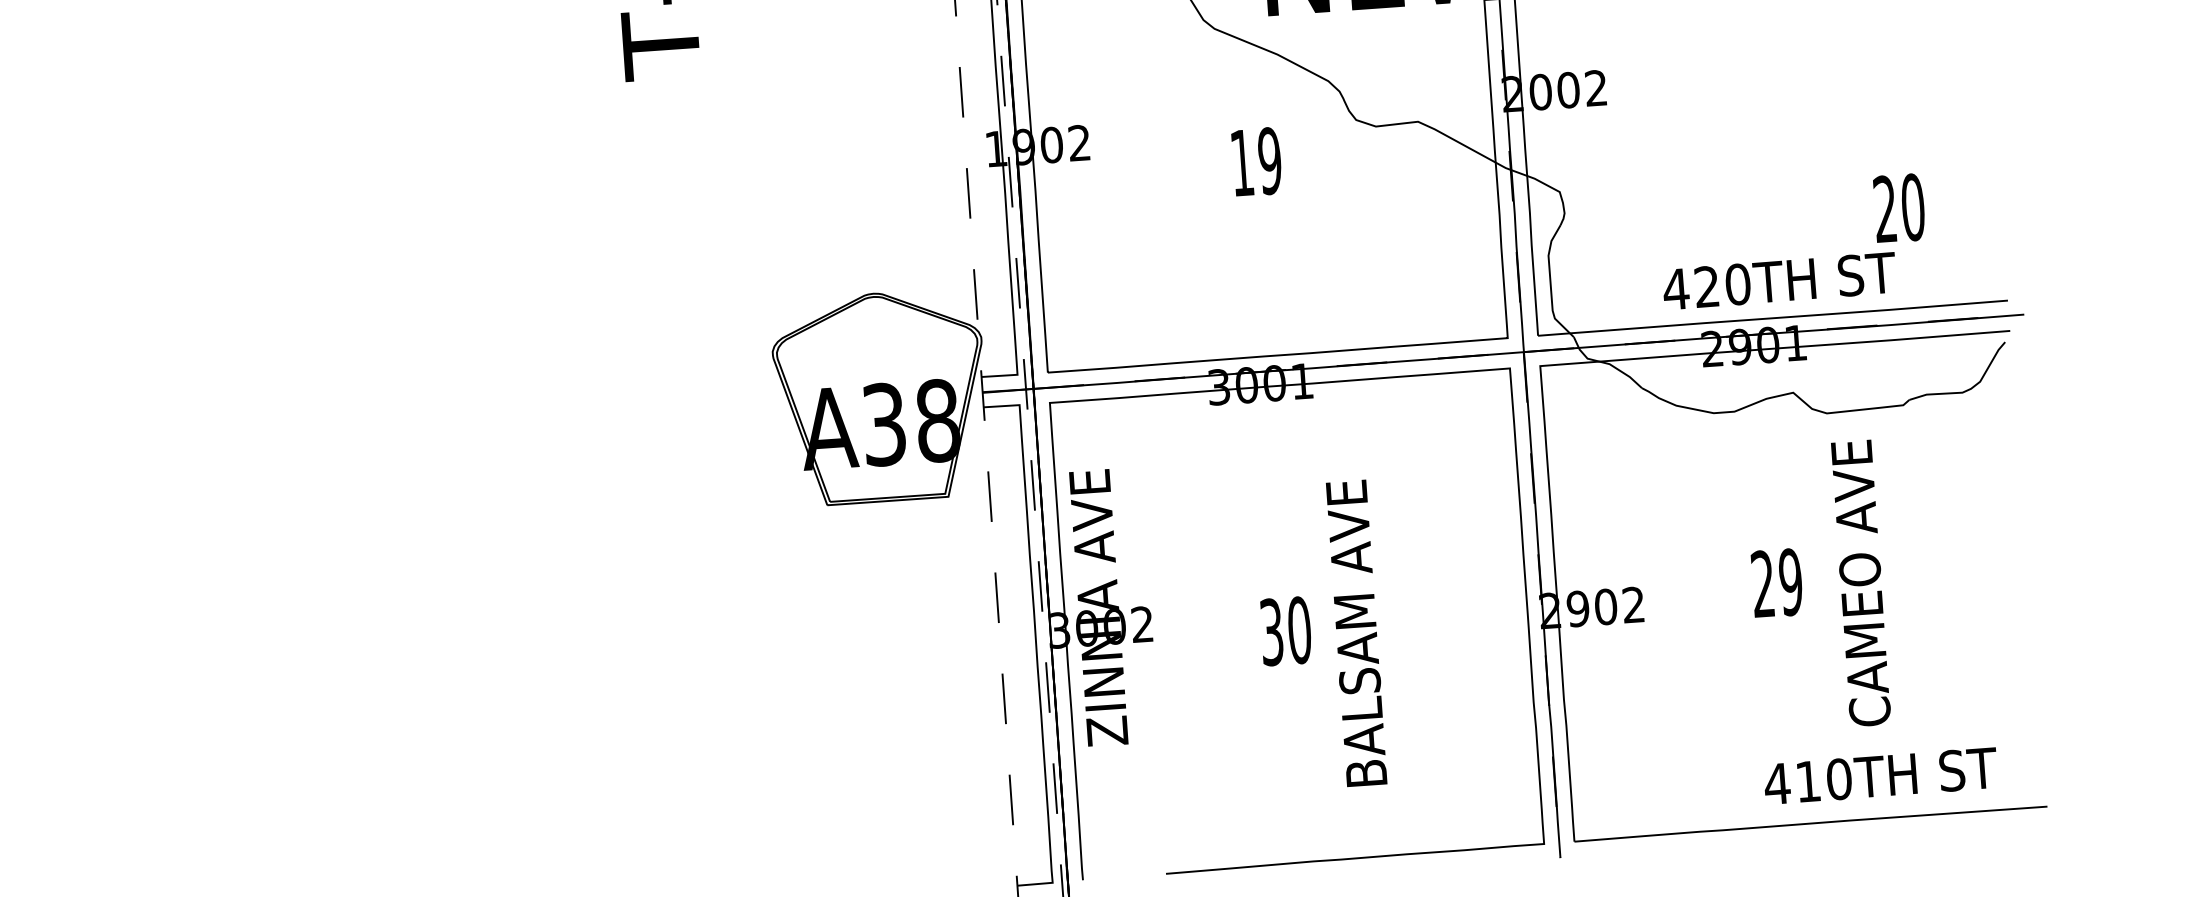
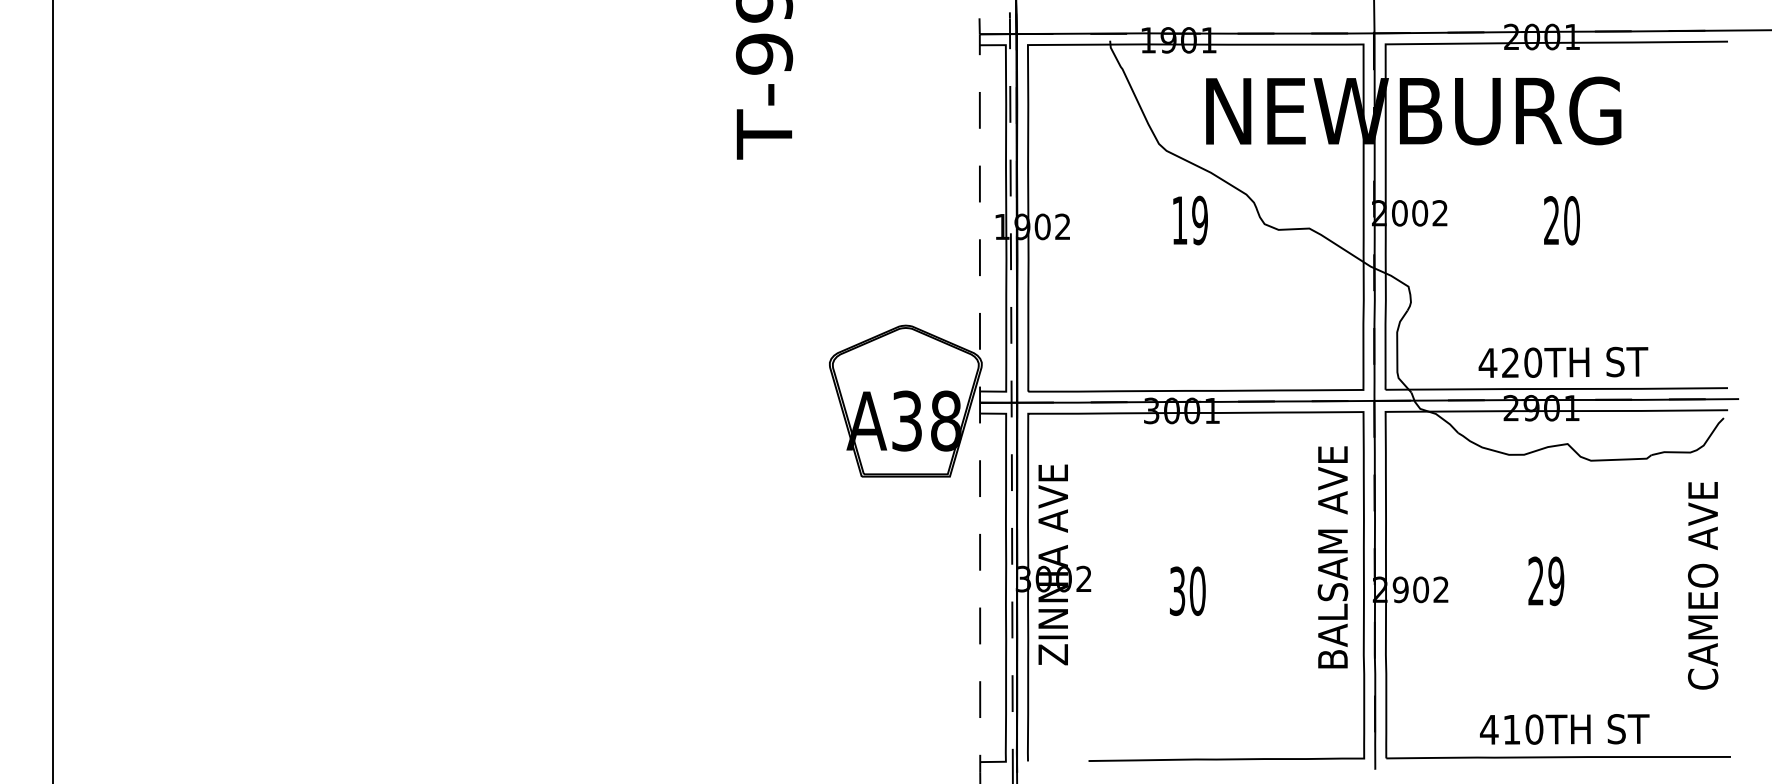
text: (1256, 161) -> (1190, 220), moved
text: (1898, 208) -> (1561, 220), moved
text: (1861, 583) -> (1703, 585), moved
text: (1356, 633) -> (1332, 557), moved
text: (1880, 776) -> (1564, 729), moved

